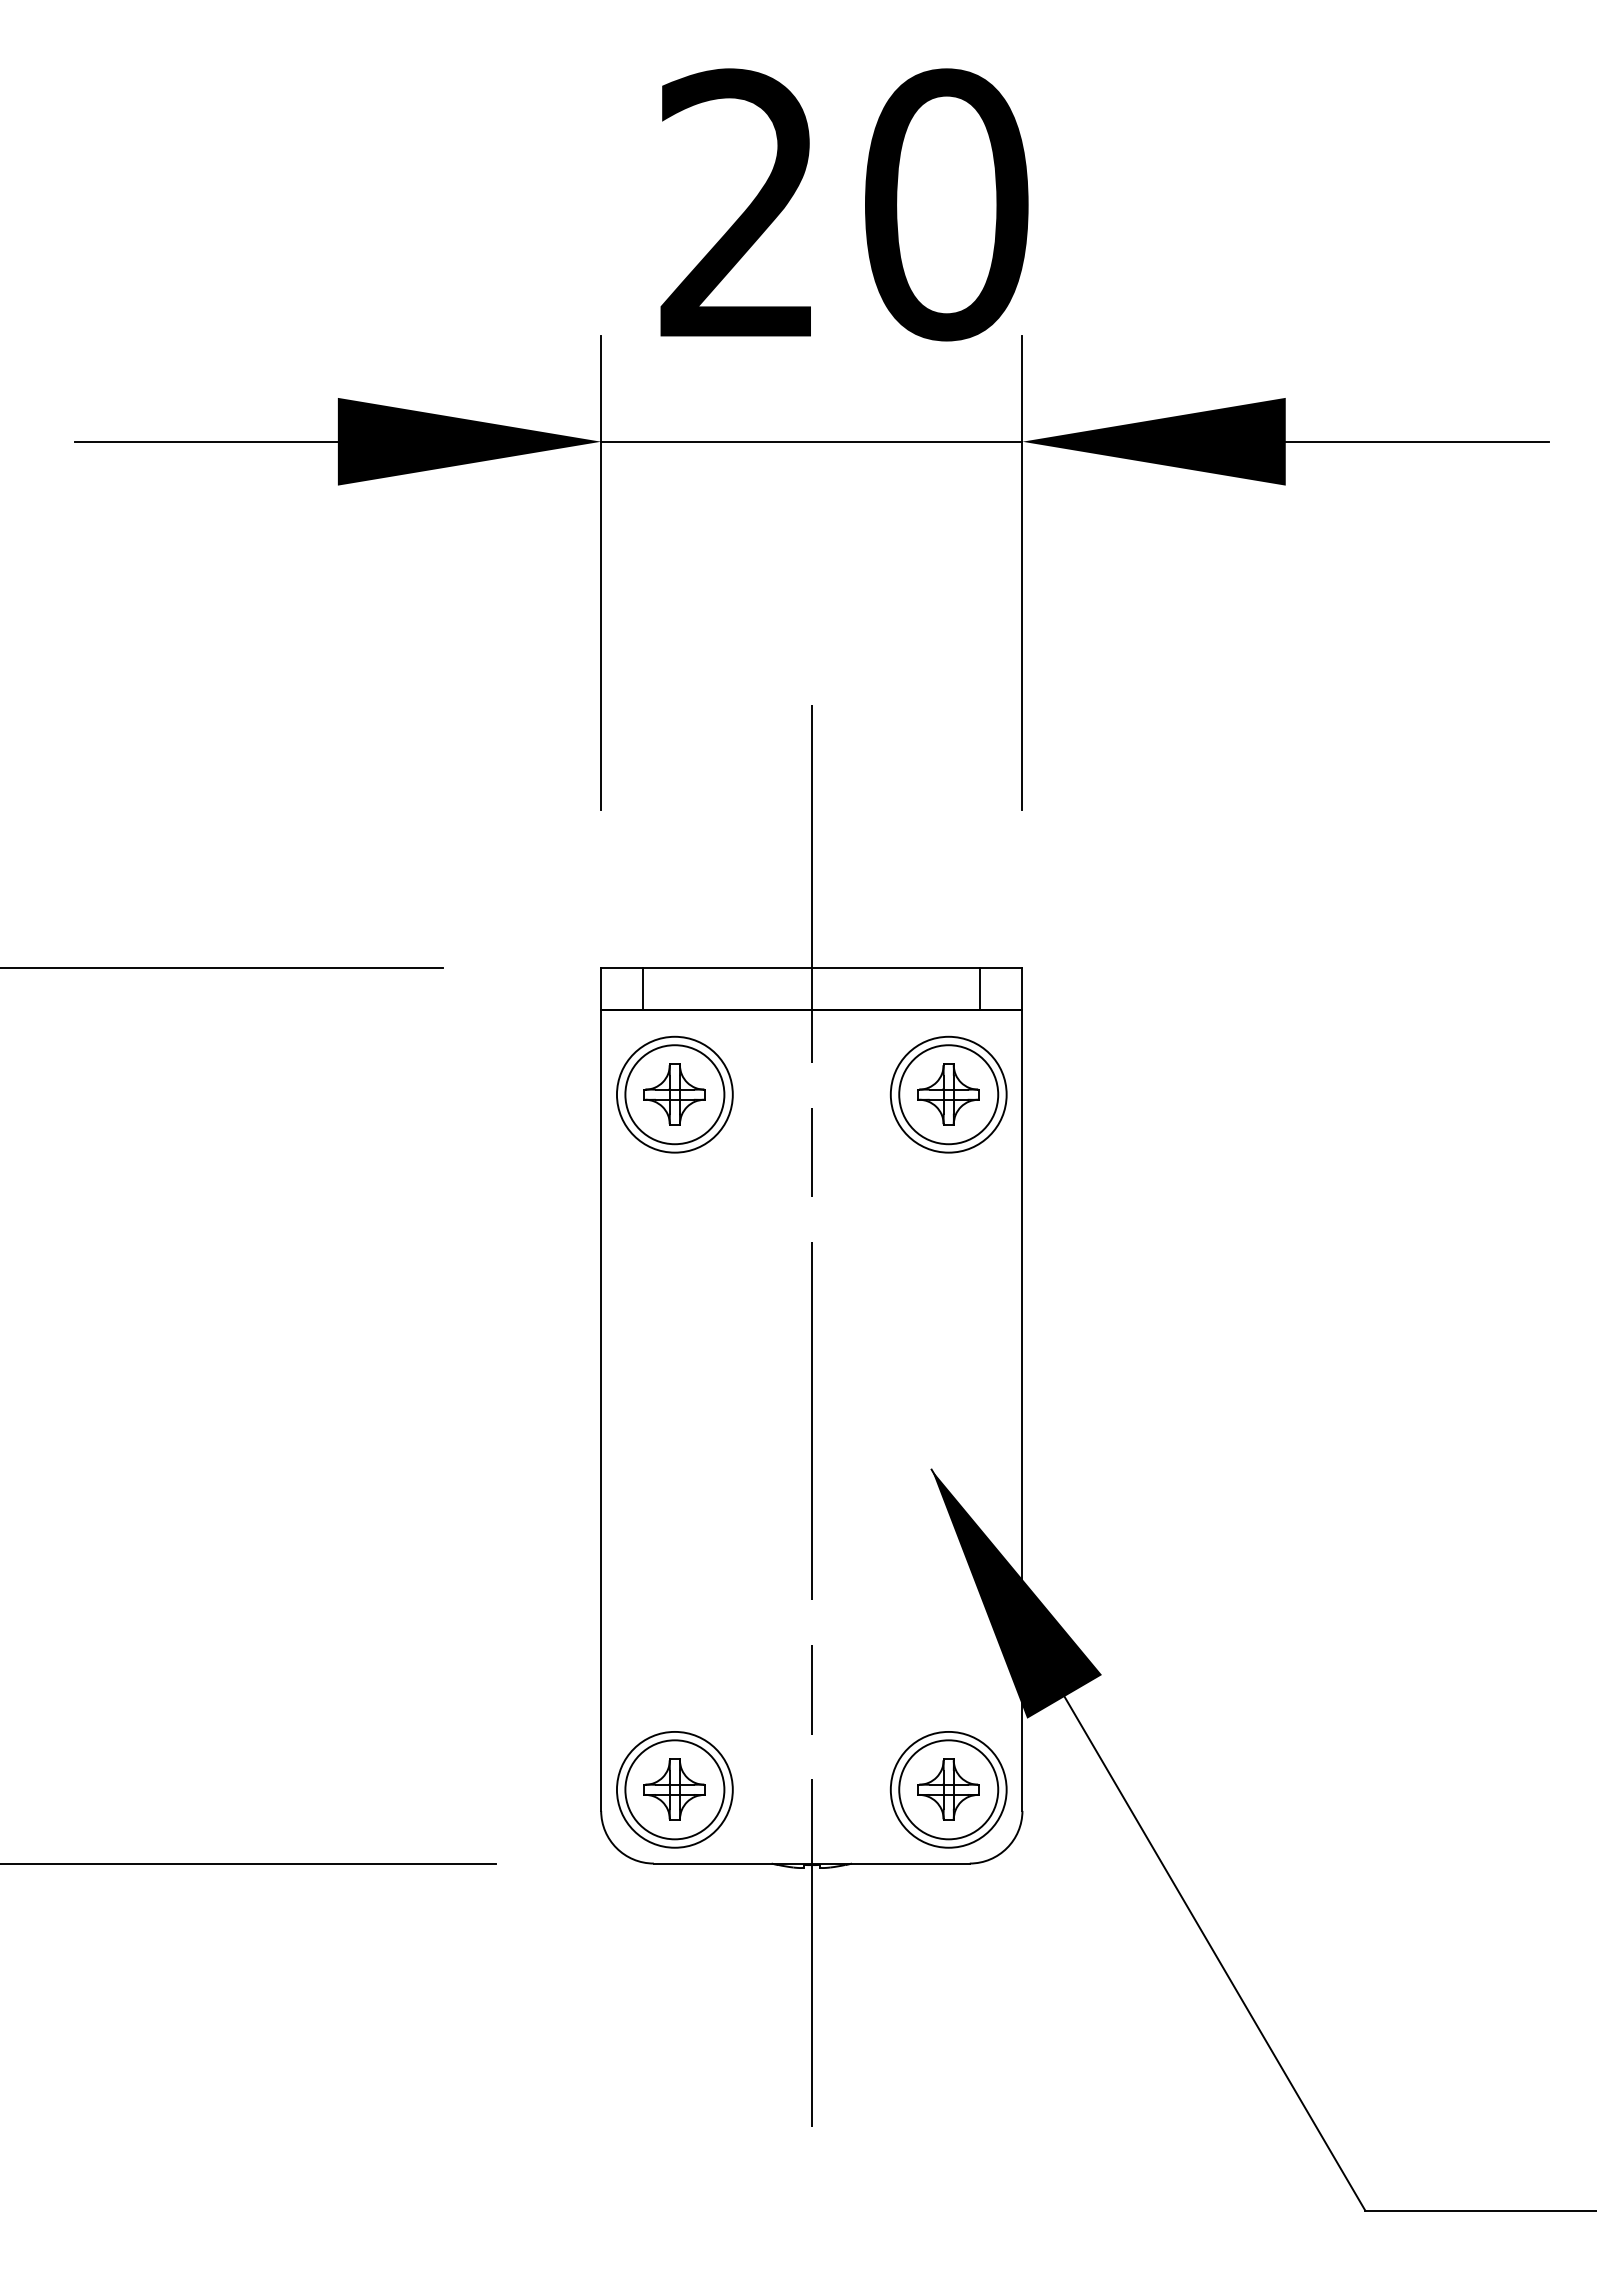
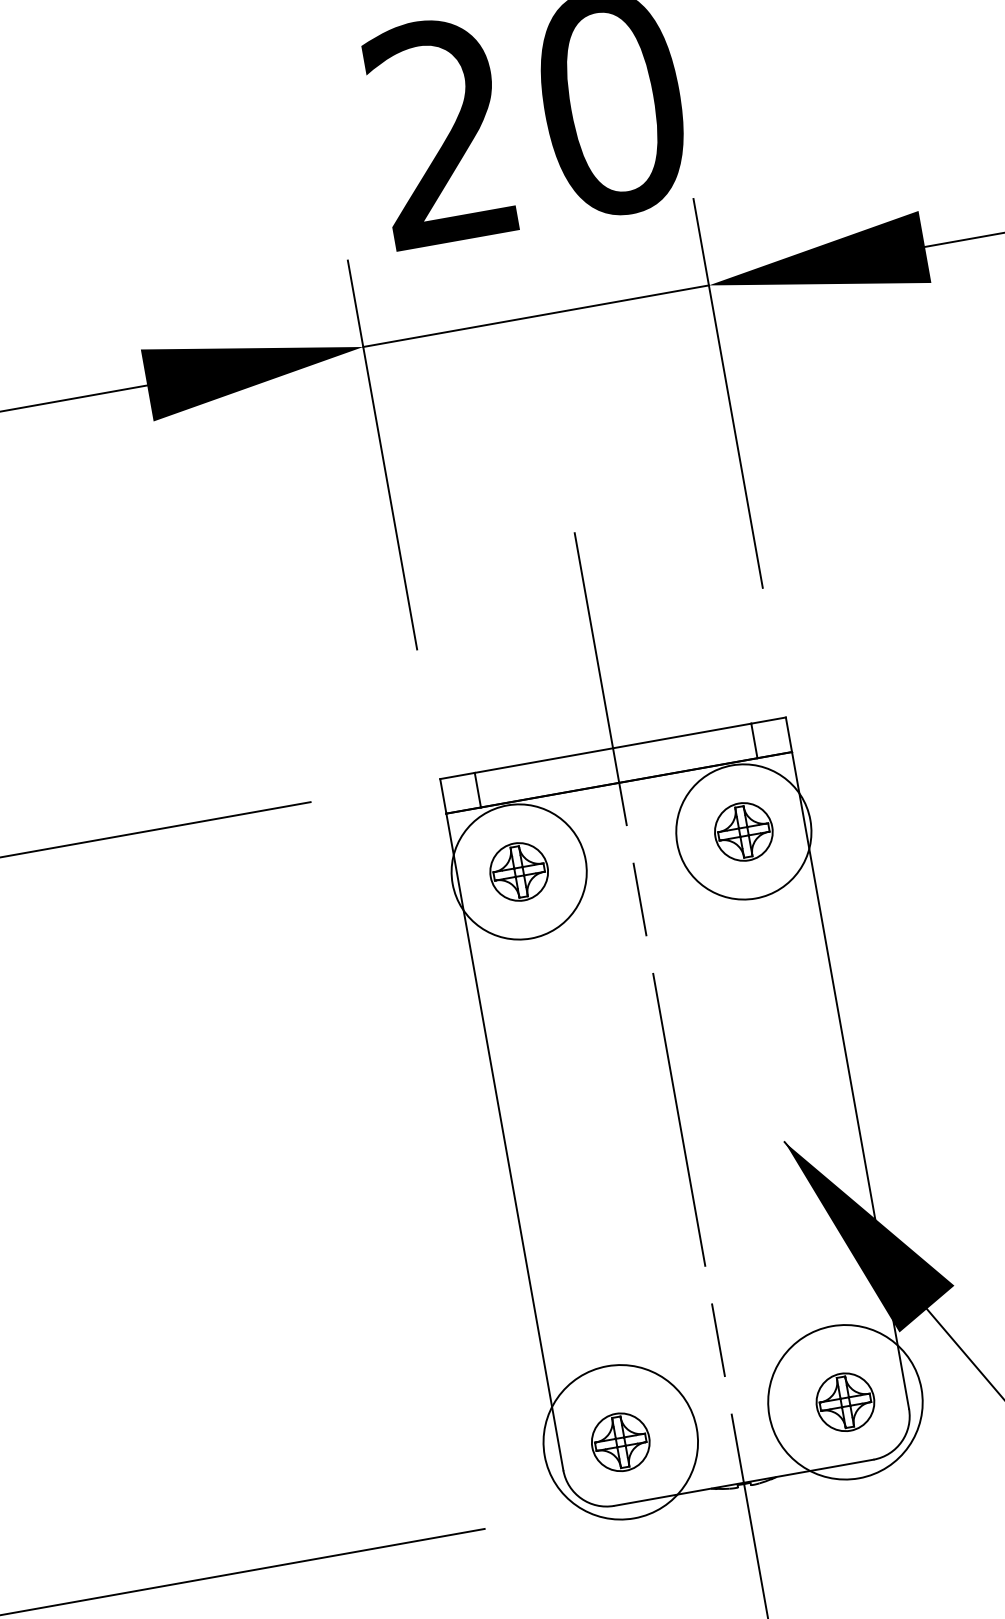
circle: (674, 1094) -> (518, 871), size x0.7
circle: (674, 1094) -> (518, 871), size x1.4
circle: (948, 1094) -> (743, 831), size x0.7
circle: (948, 1094) -> (743, 831), size x1.4
circle: (674, 1789) -> (620, 1442), size x0.7
circle: (674, 1789) -> (620, 1442), size x1.6
circle: (948, 1789) -> (845, 1402), size x0.7
circle: (948, 1789) -> (845, 1402), size x1.6

